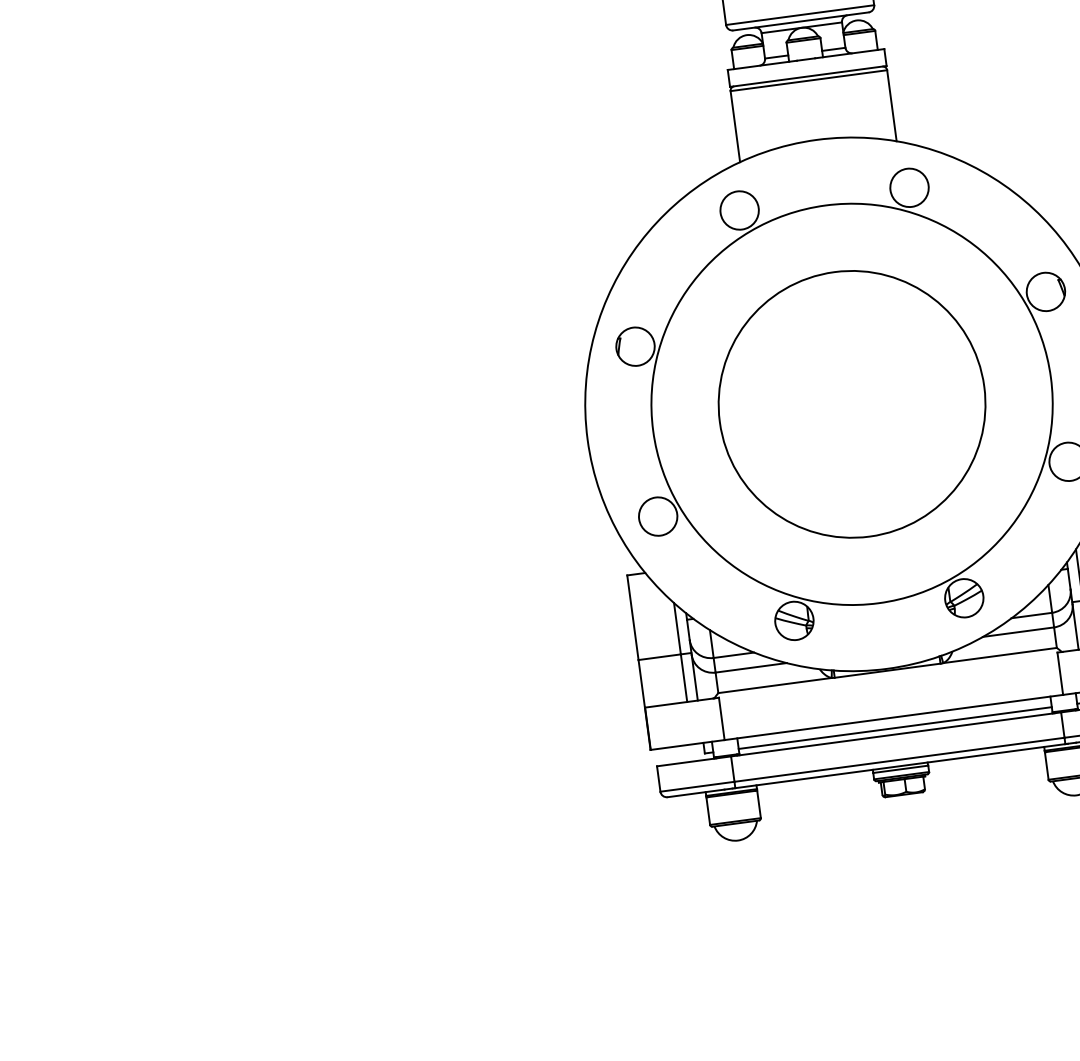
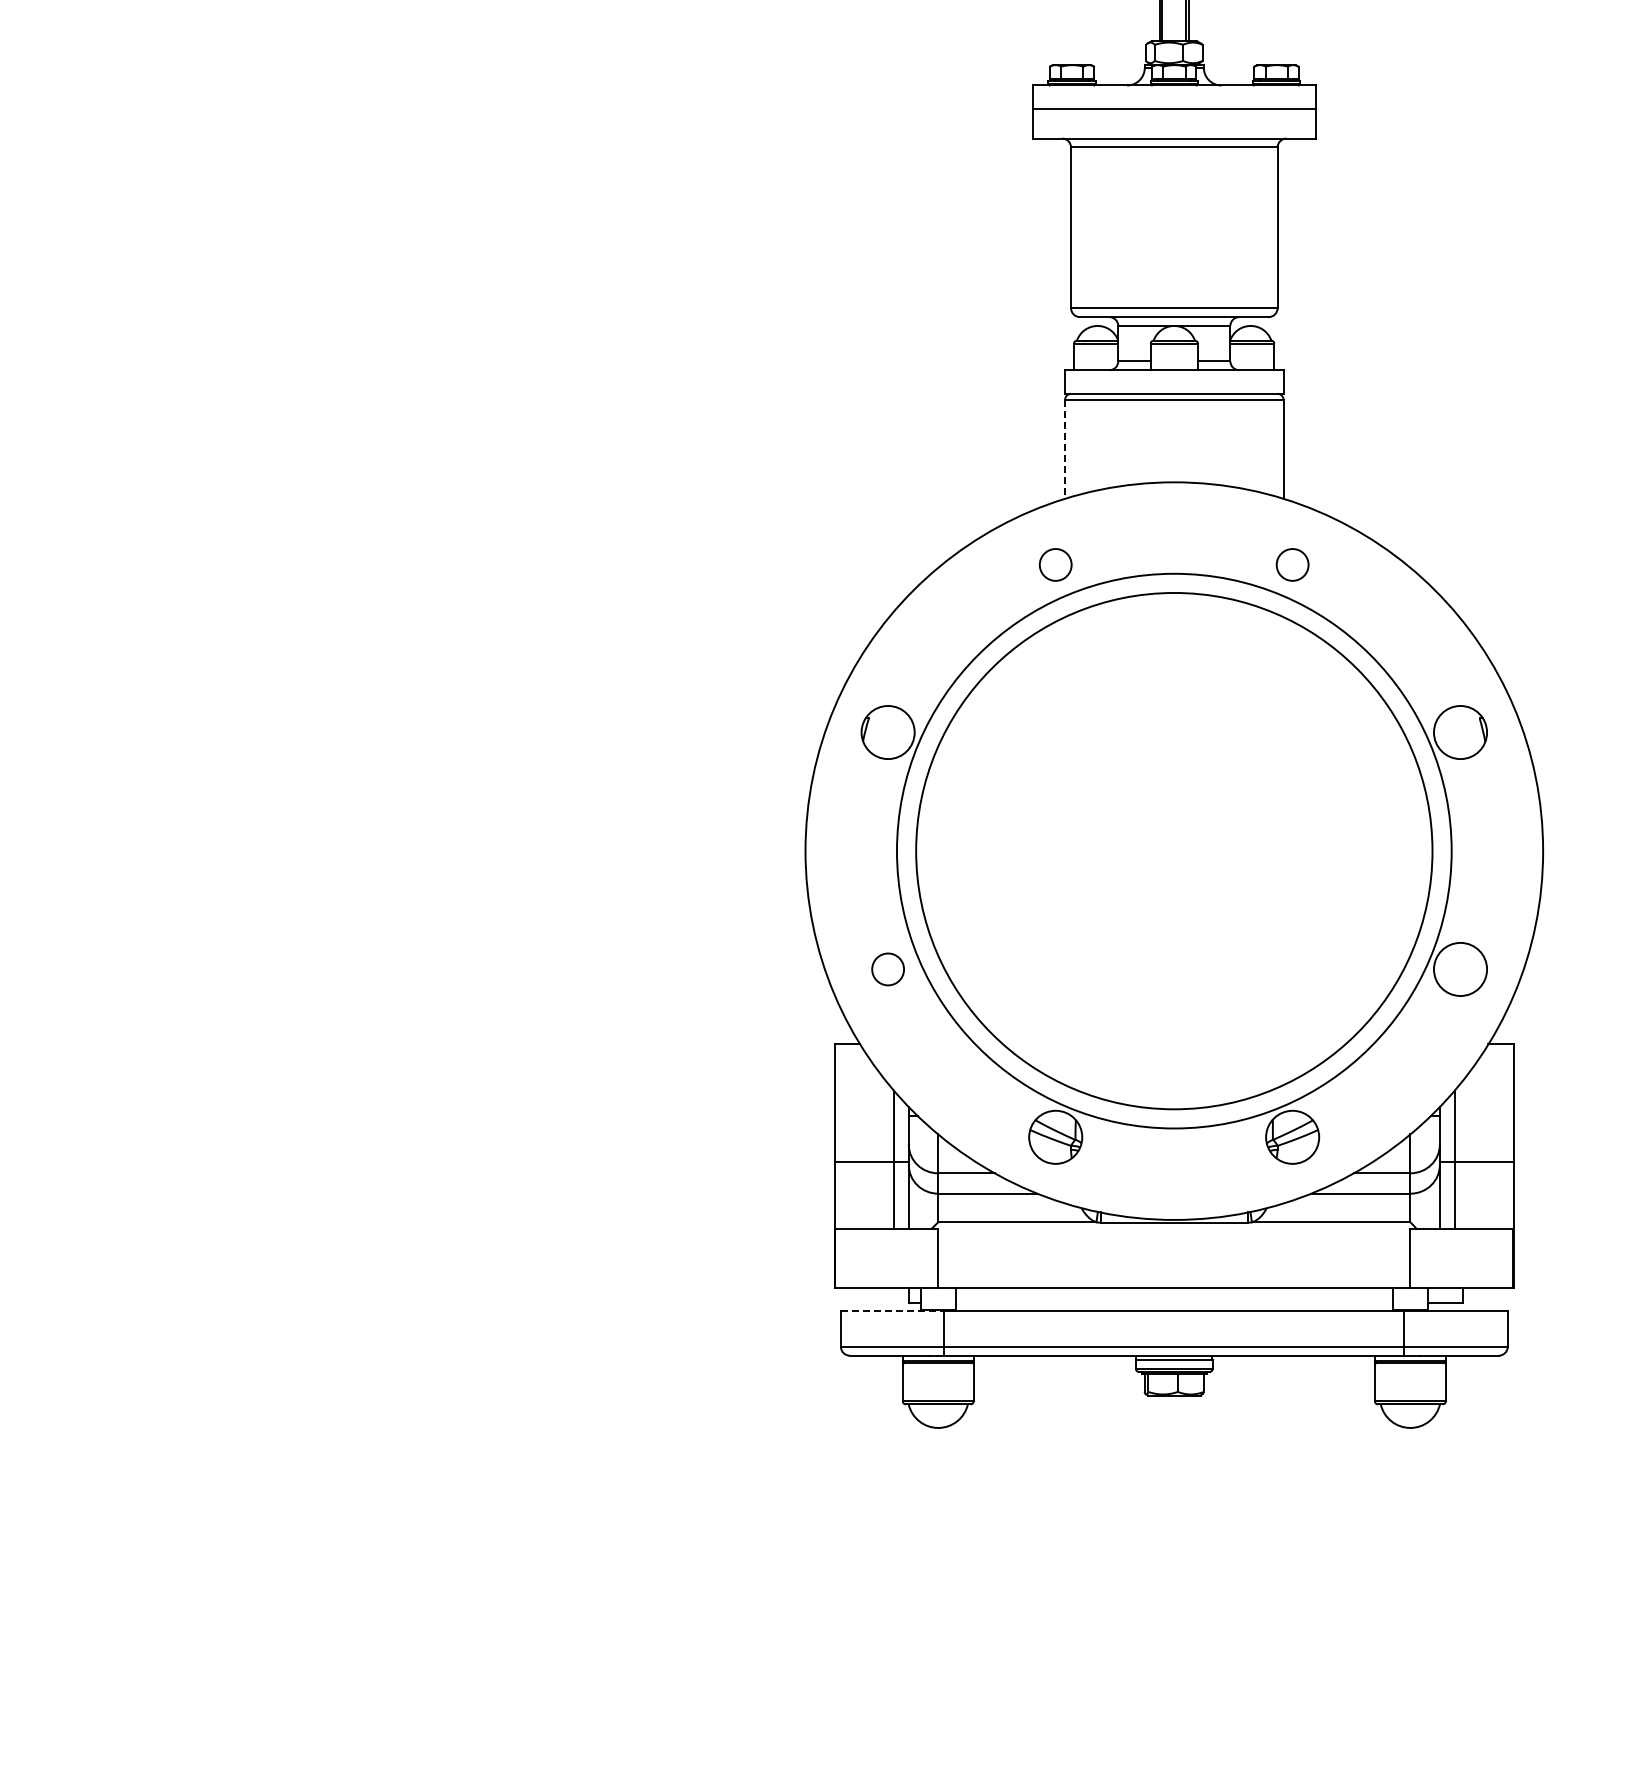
line: (735, 126) -> (1065, 449), solid -> dashed
circle: (909, 187) -> (1292, 564), size x0.6
circle: (739, 210) -> (1055, 564), size x0.6
circle: (851, 403) -> (1173, 850), size x1.4
circle: (657, 516) -> (887, 969), size x0.6
line: (895, 728) -> (1174, 1302), removed
line: (694, 761) -> (892, 1311), solid -> dashed

